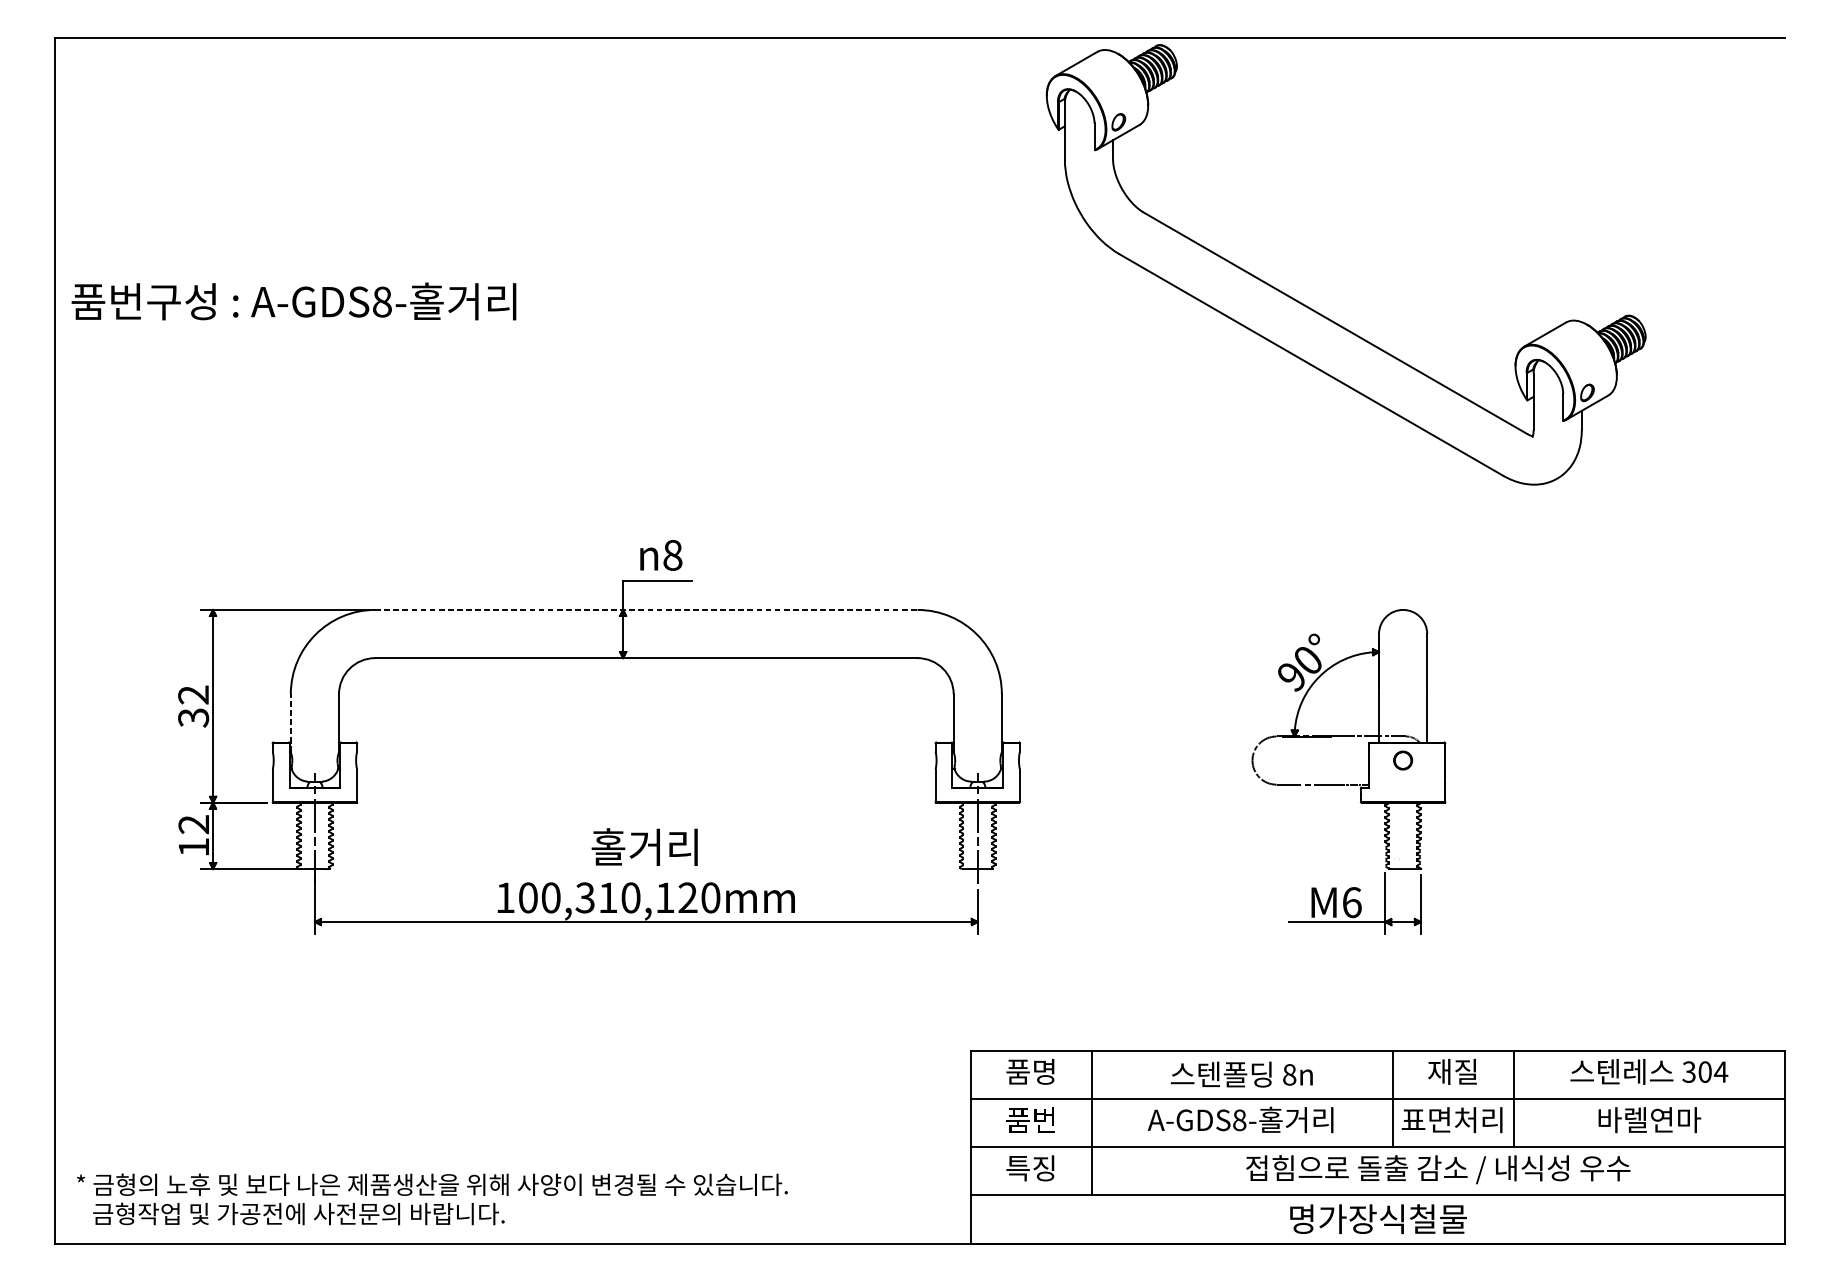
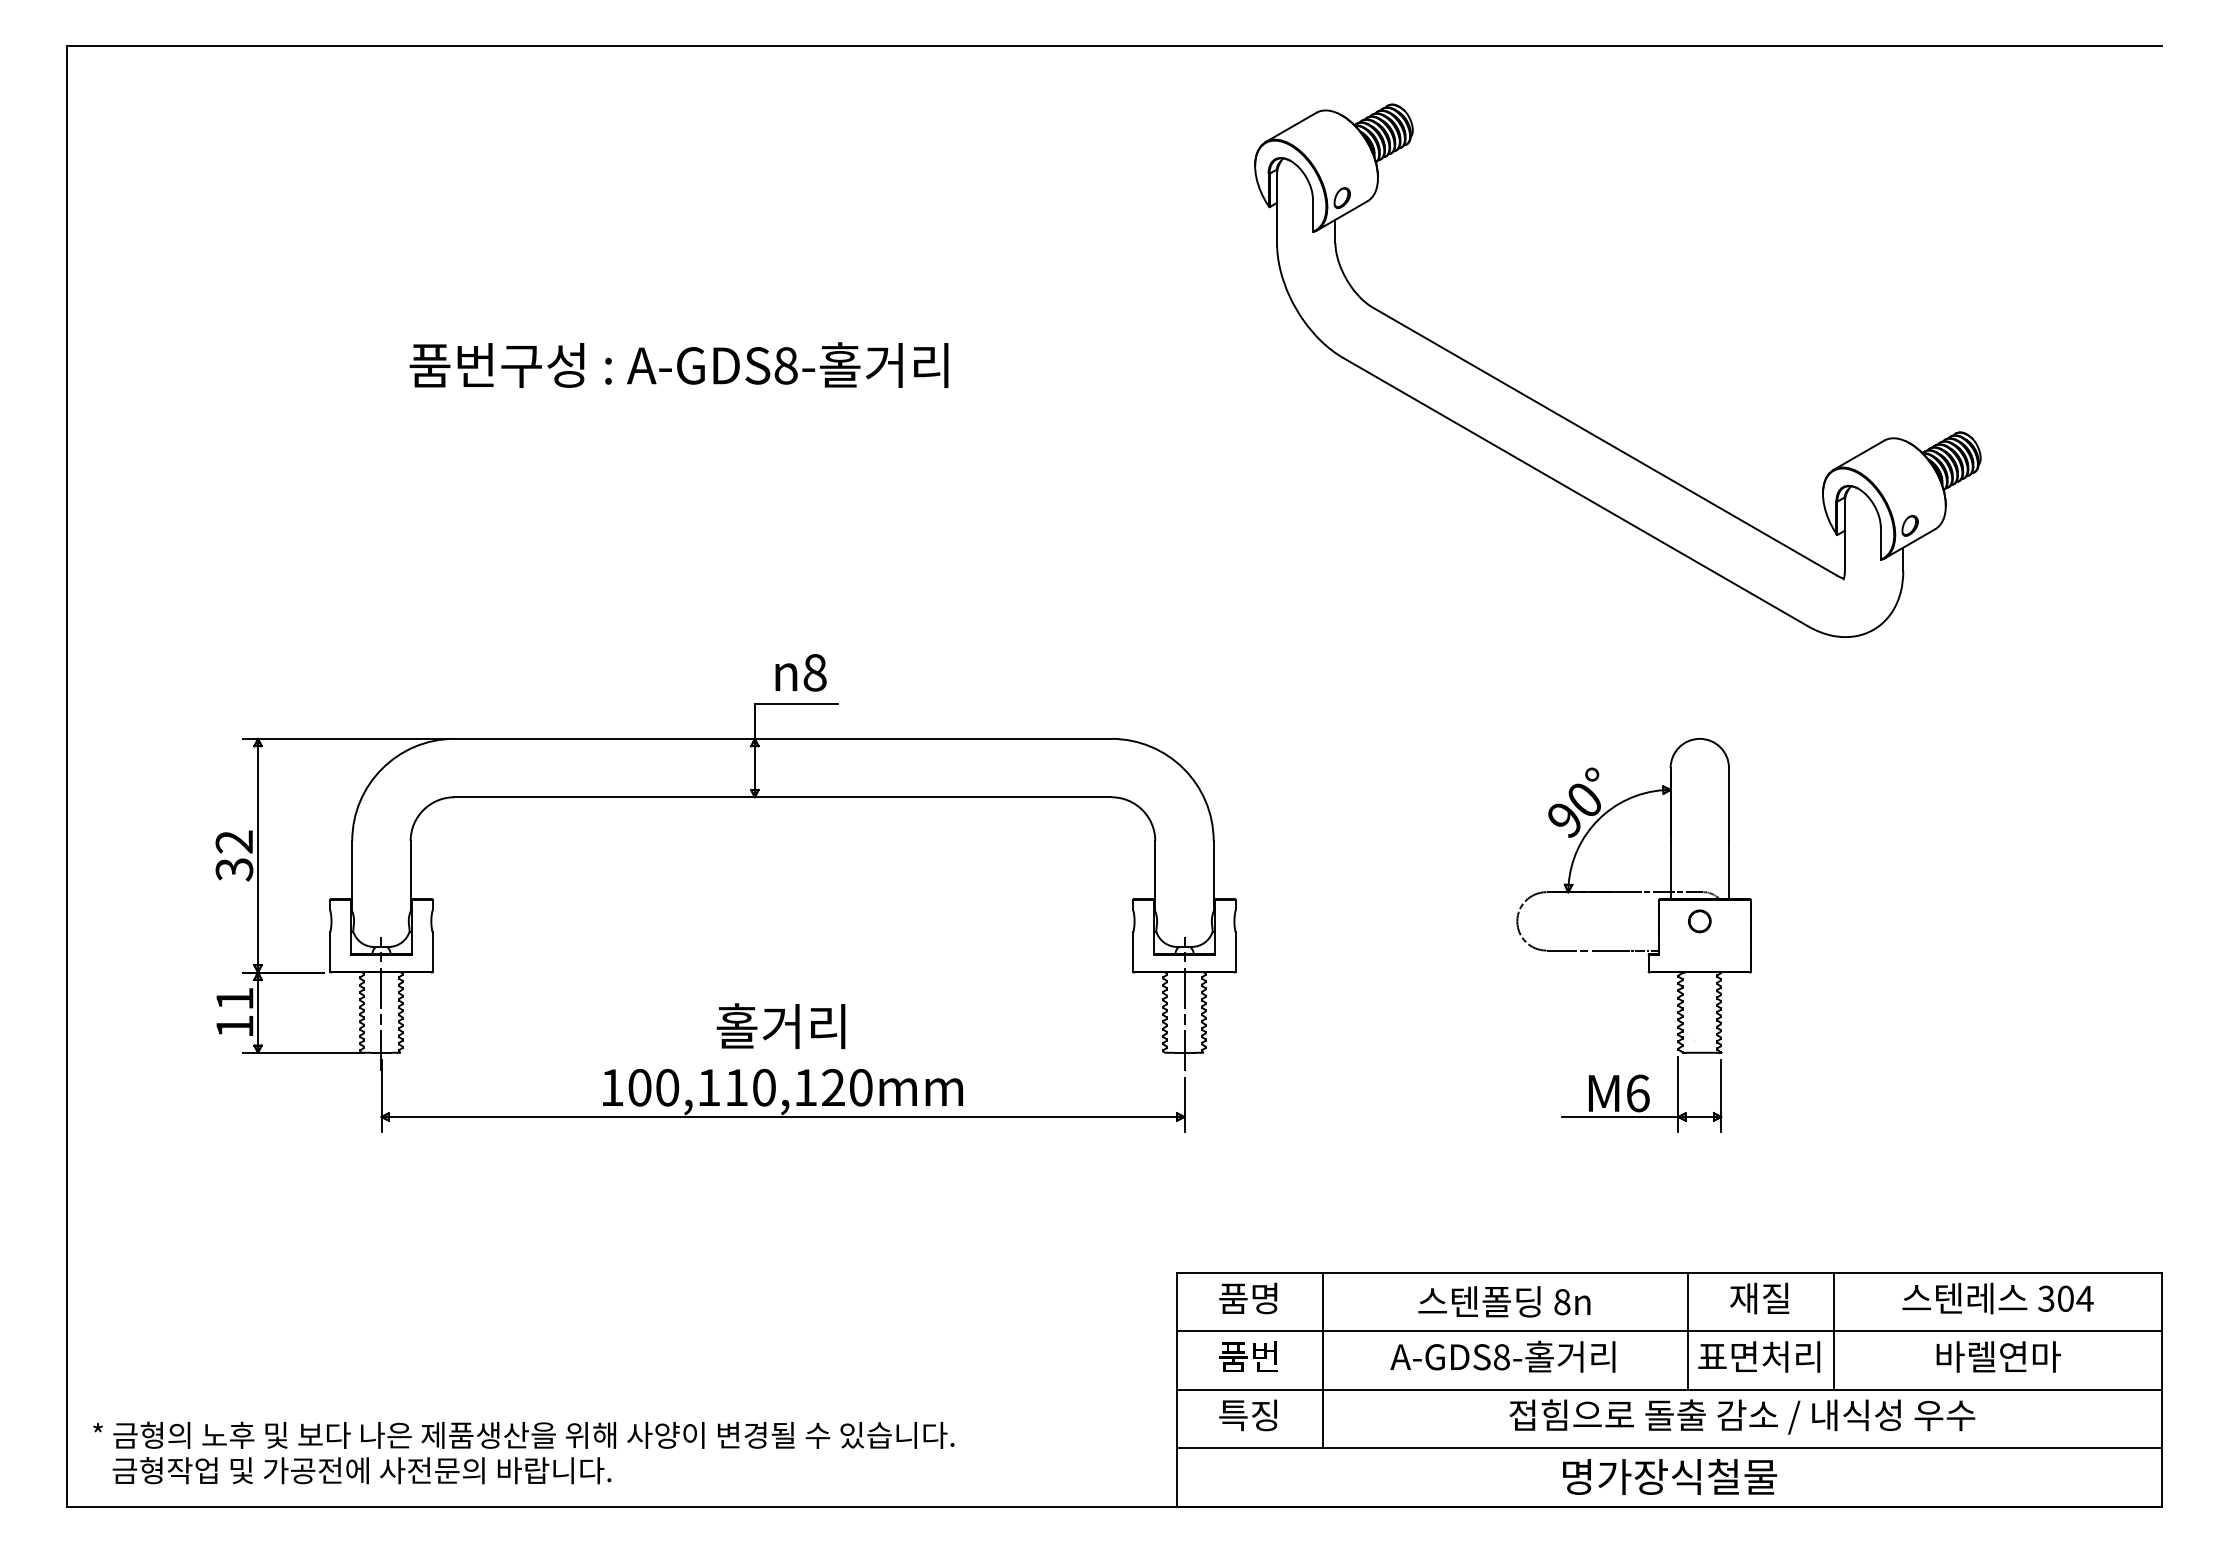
text: (293, 300) -> (678, 364), moved
part: (1320, 313) -> (1586, 429), moved
line: (645, 609) -> (782, 738), dashed -> solid
line: (291, 722) -> (352, 875), dashed -> solid
text: (193, 824) -> (234, 998), 12 -> 11
text: (584, 897) -> (708, 1087), 100,310,120mm -> 100,110,120mm

